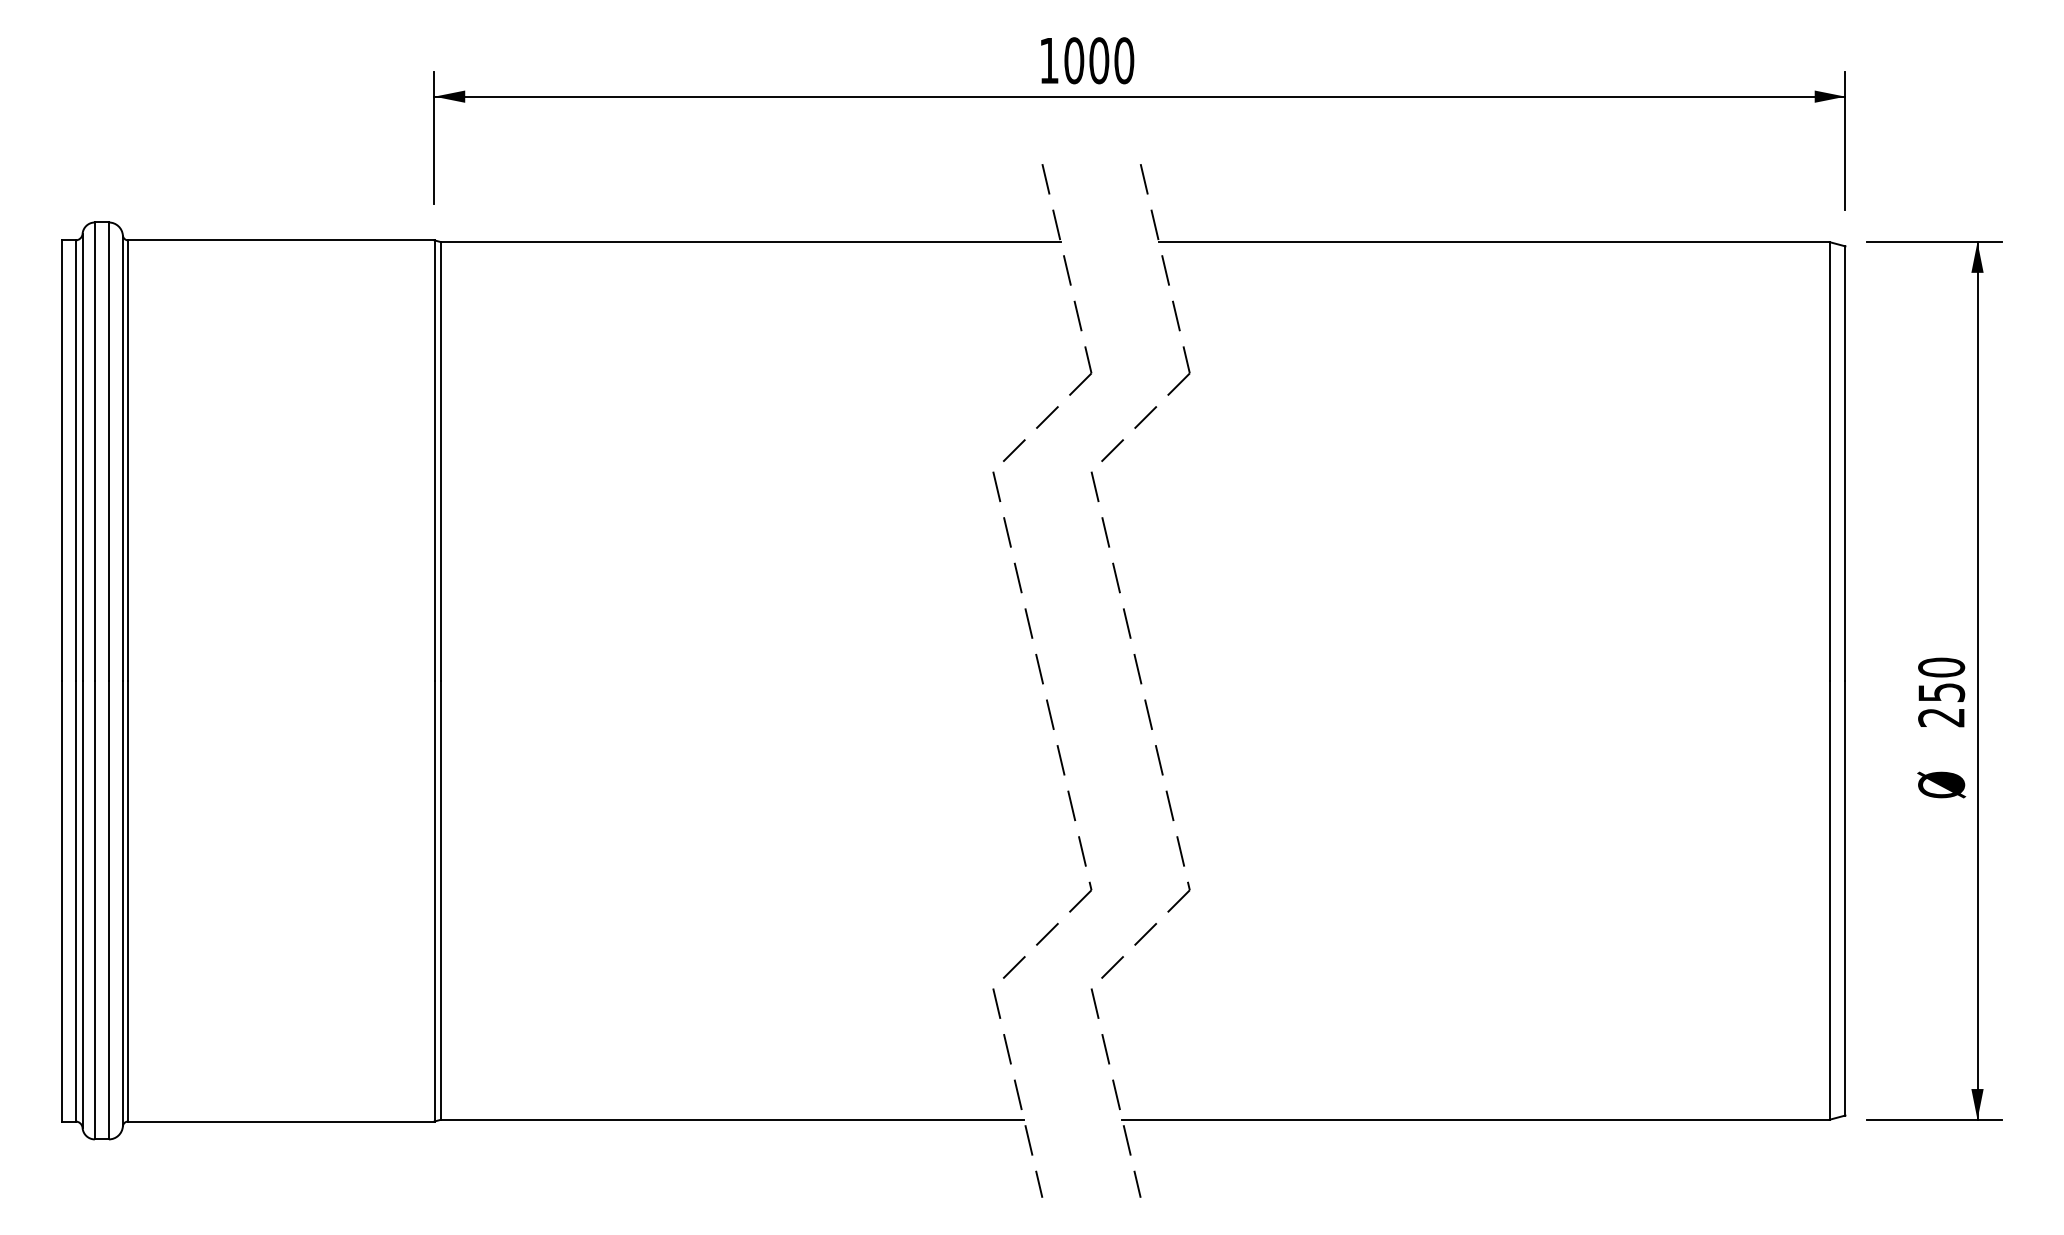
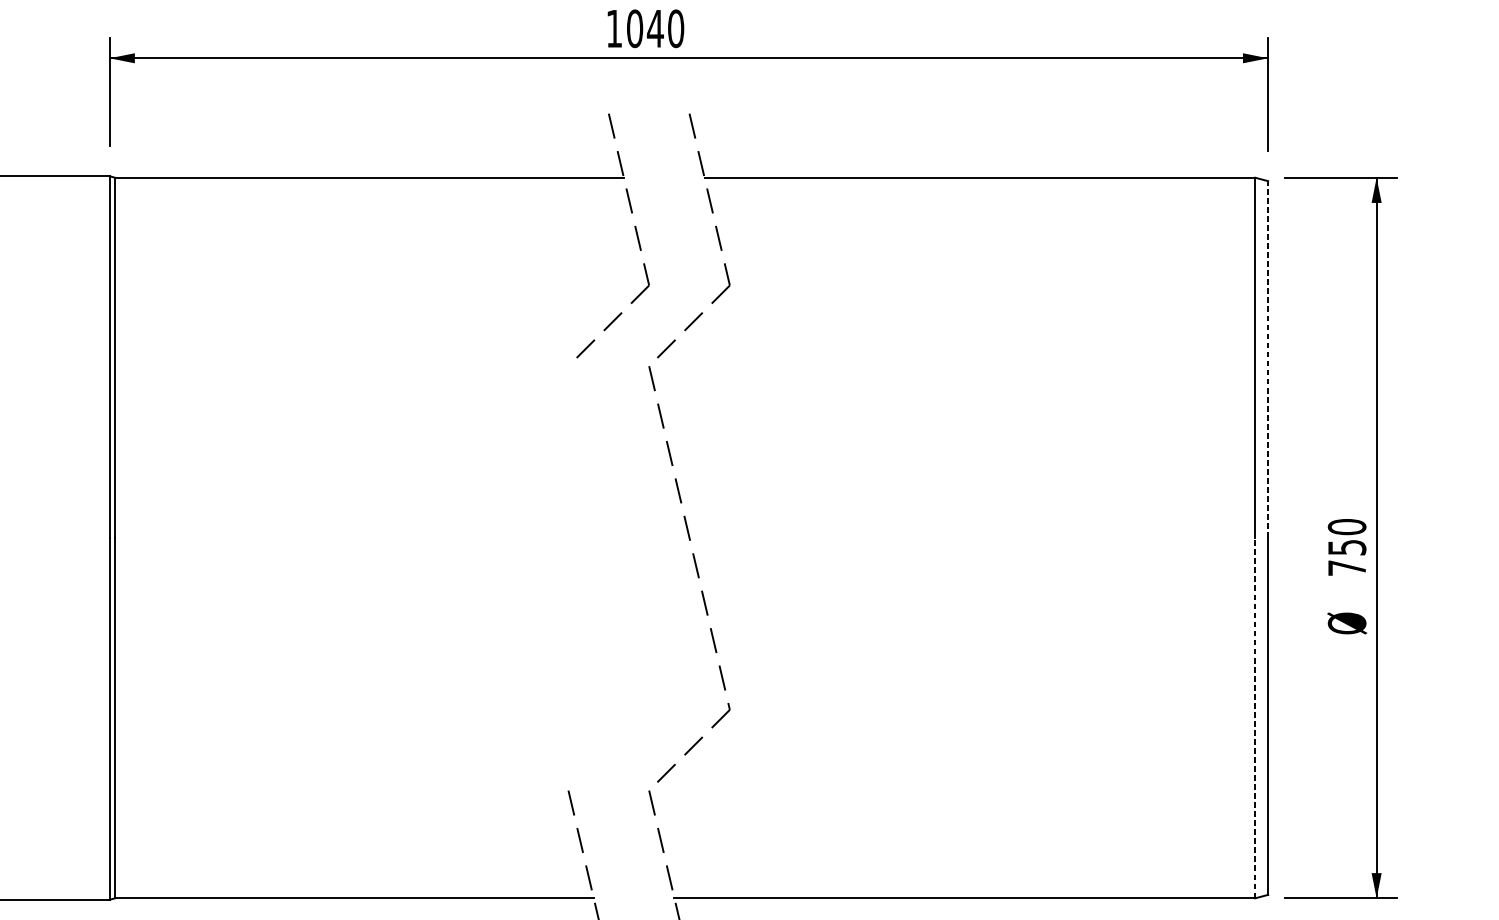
text: (1098, 60) -> (654, 28), 1000 -> 1040
line: (1845, 463) -> (1268, 359), solid -> dashed
text: (1941, 717) -> (1347, 568), 250 -> 750
part: (1050, 720) -> (615, 570), removed
line: (1829, 899) -> (1255, 717), solid -> dashed

